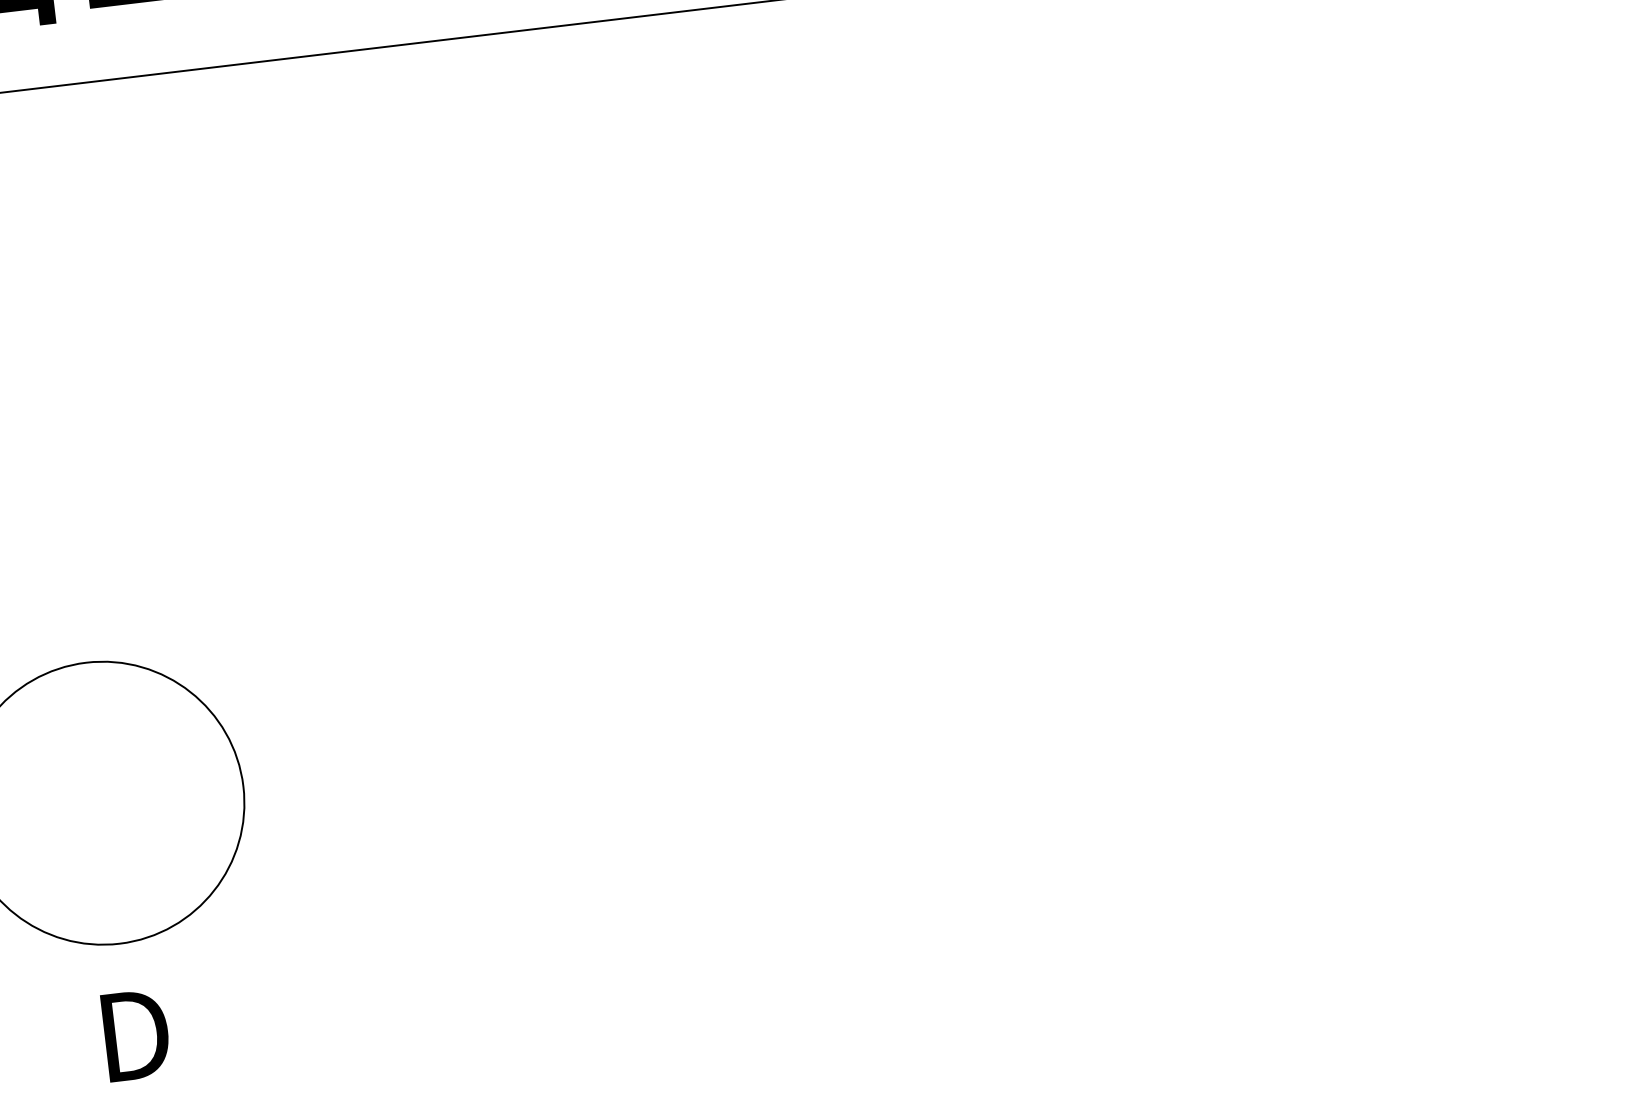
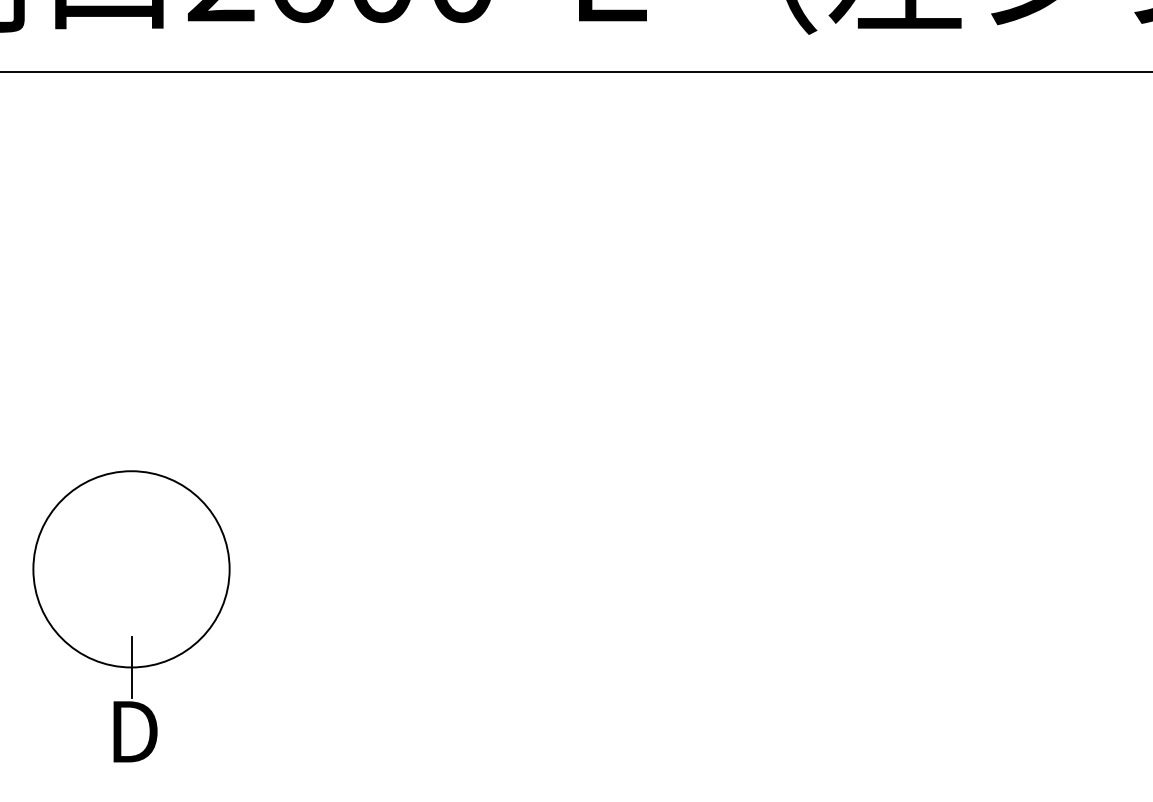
line: (119, 943) -> (131, 667), added

